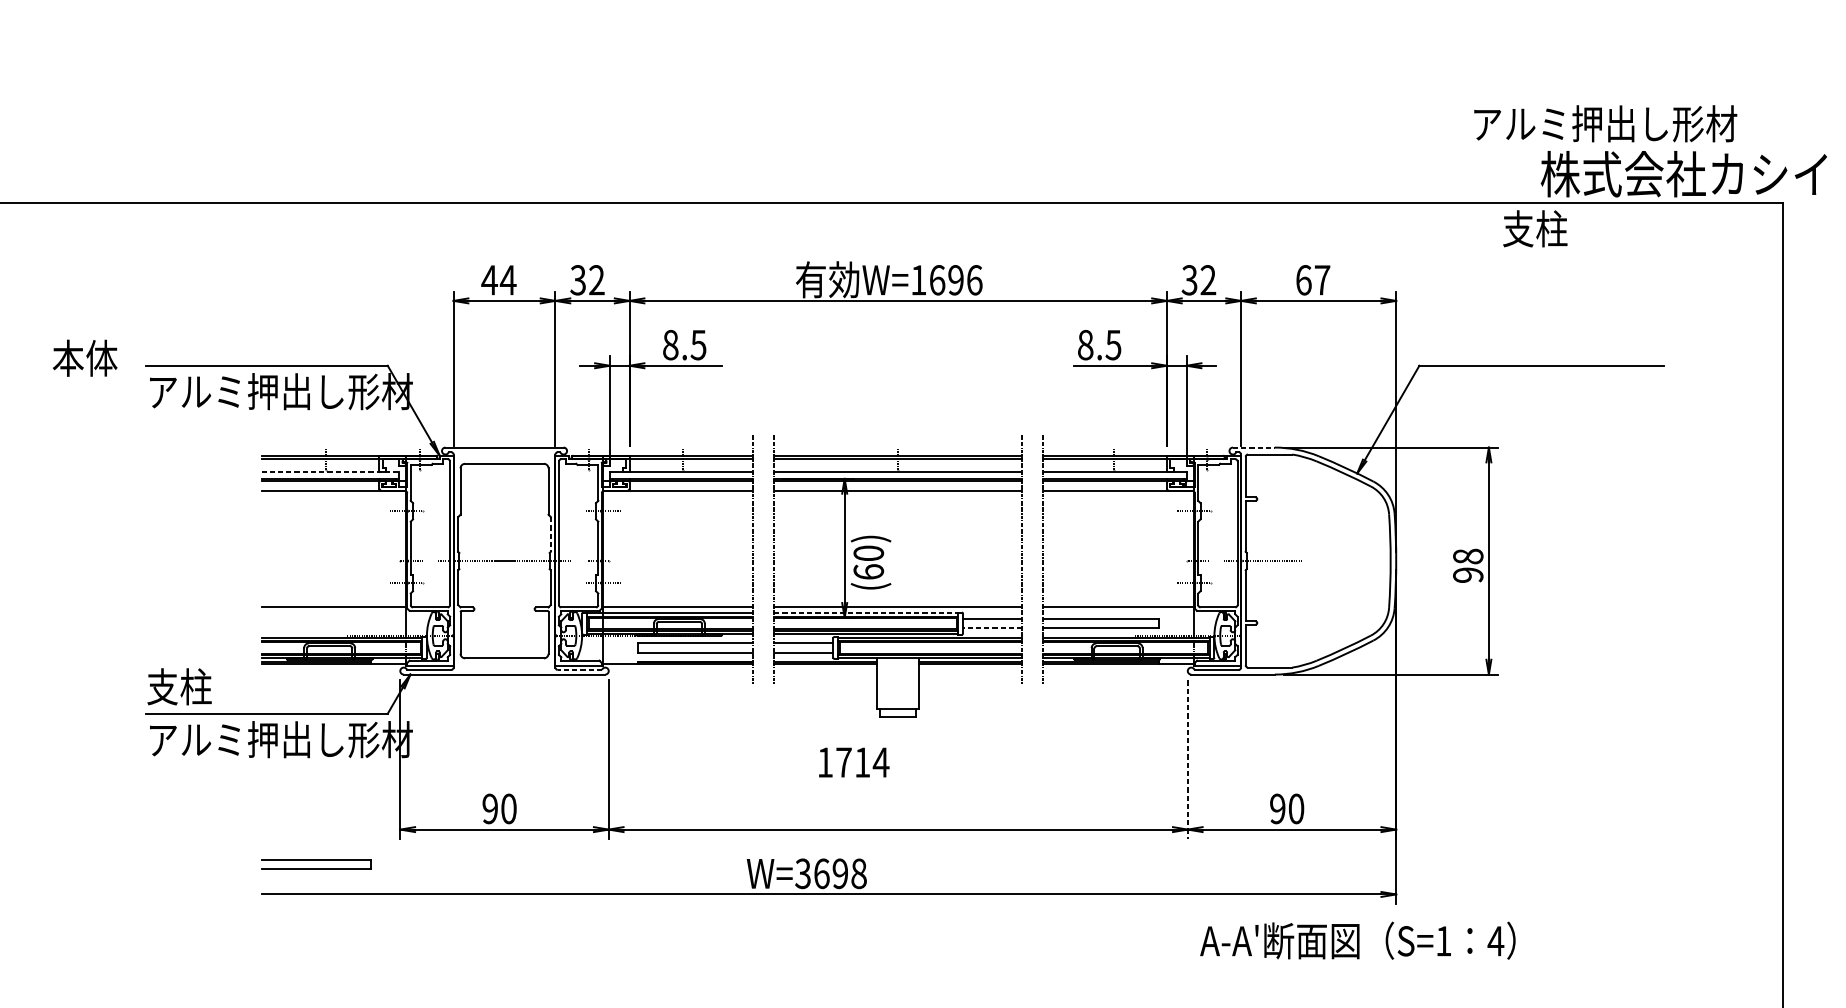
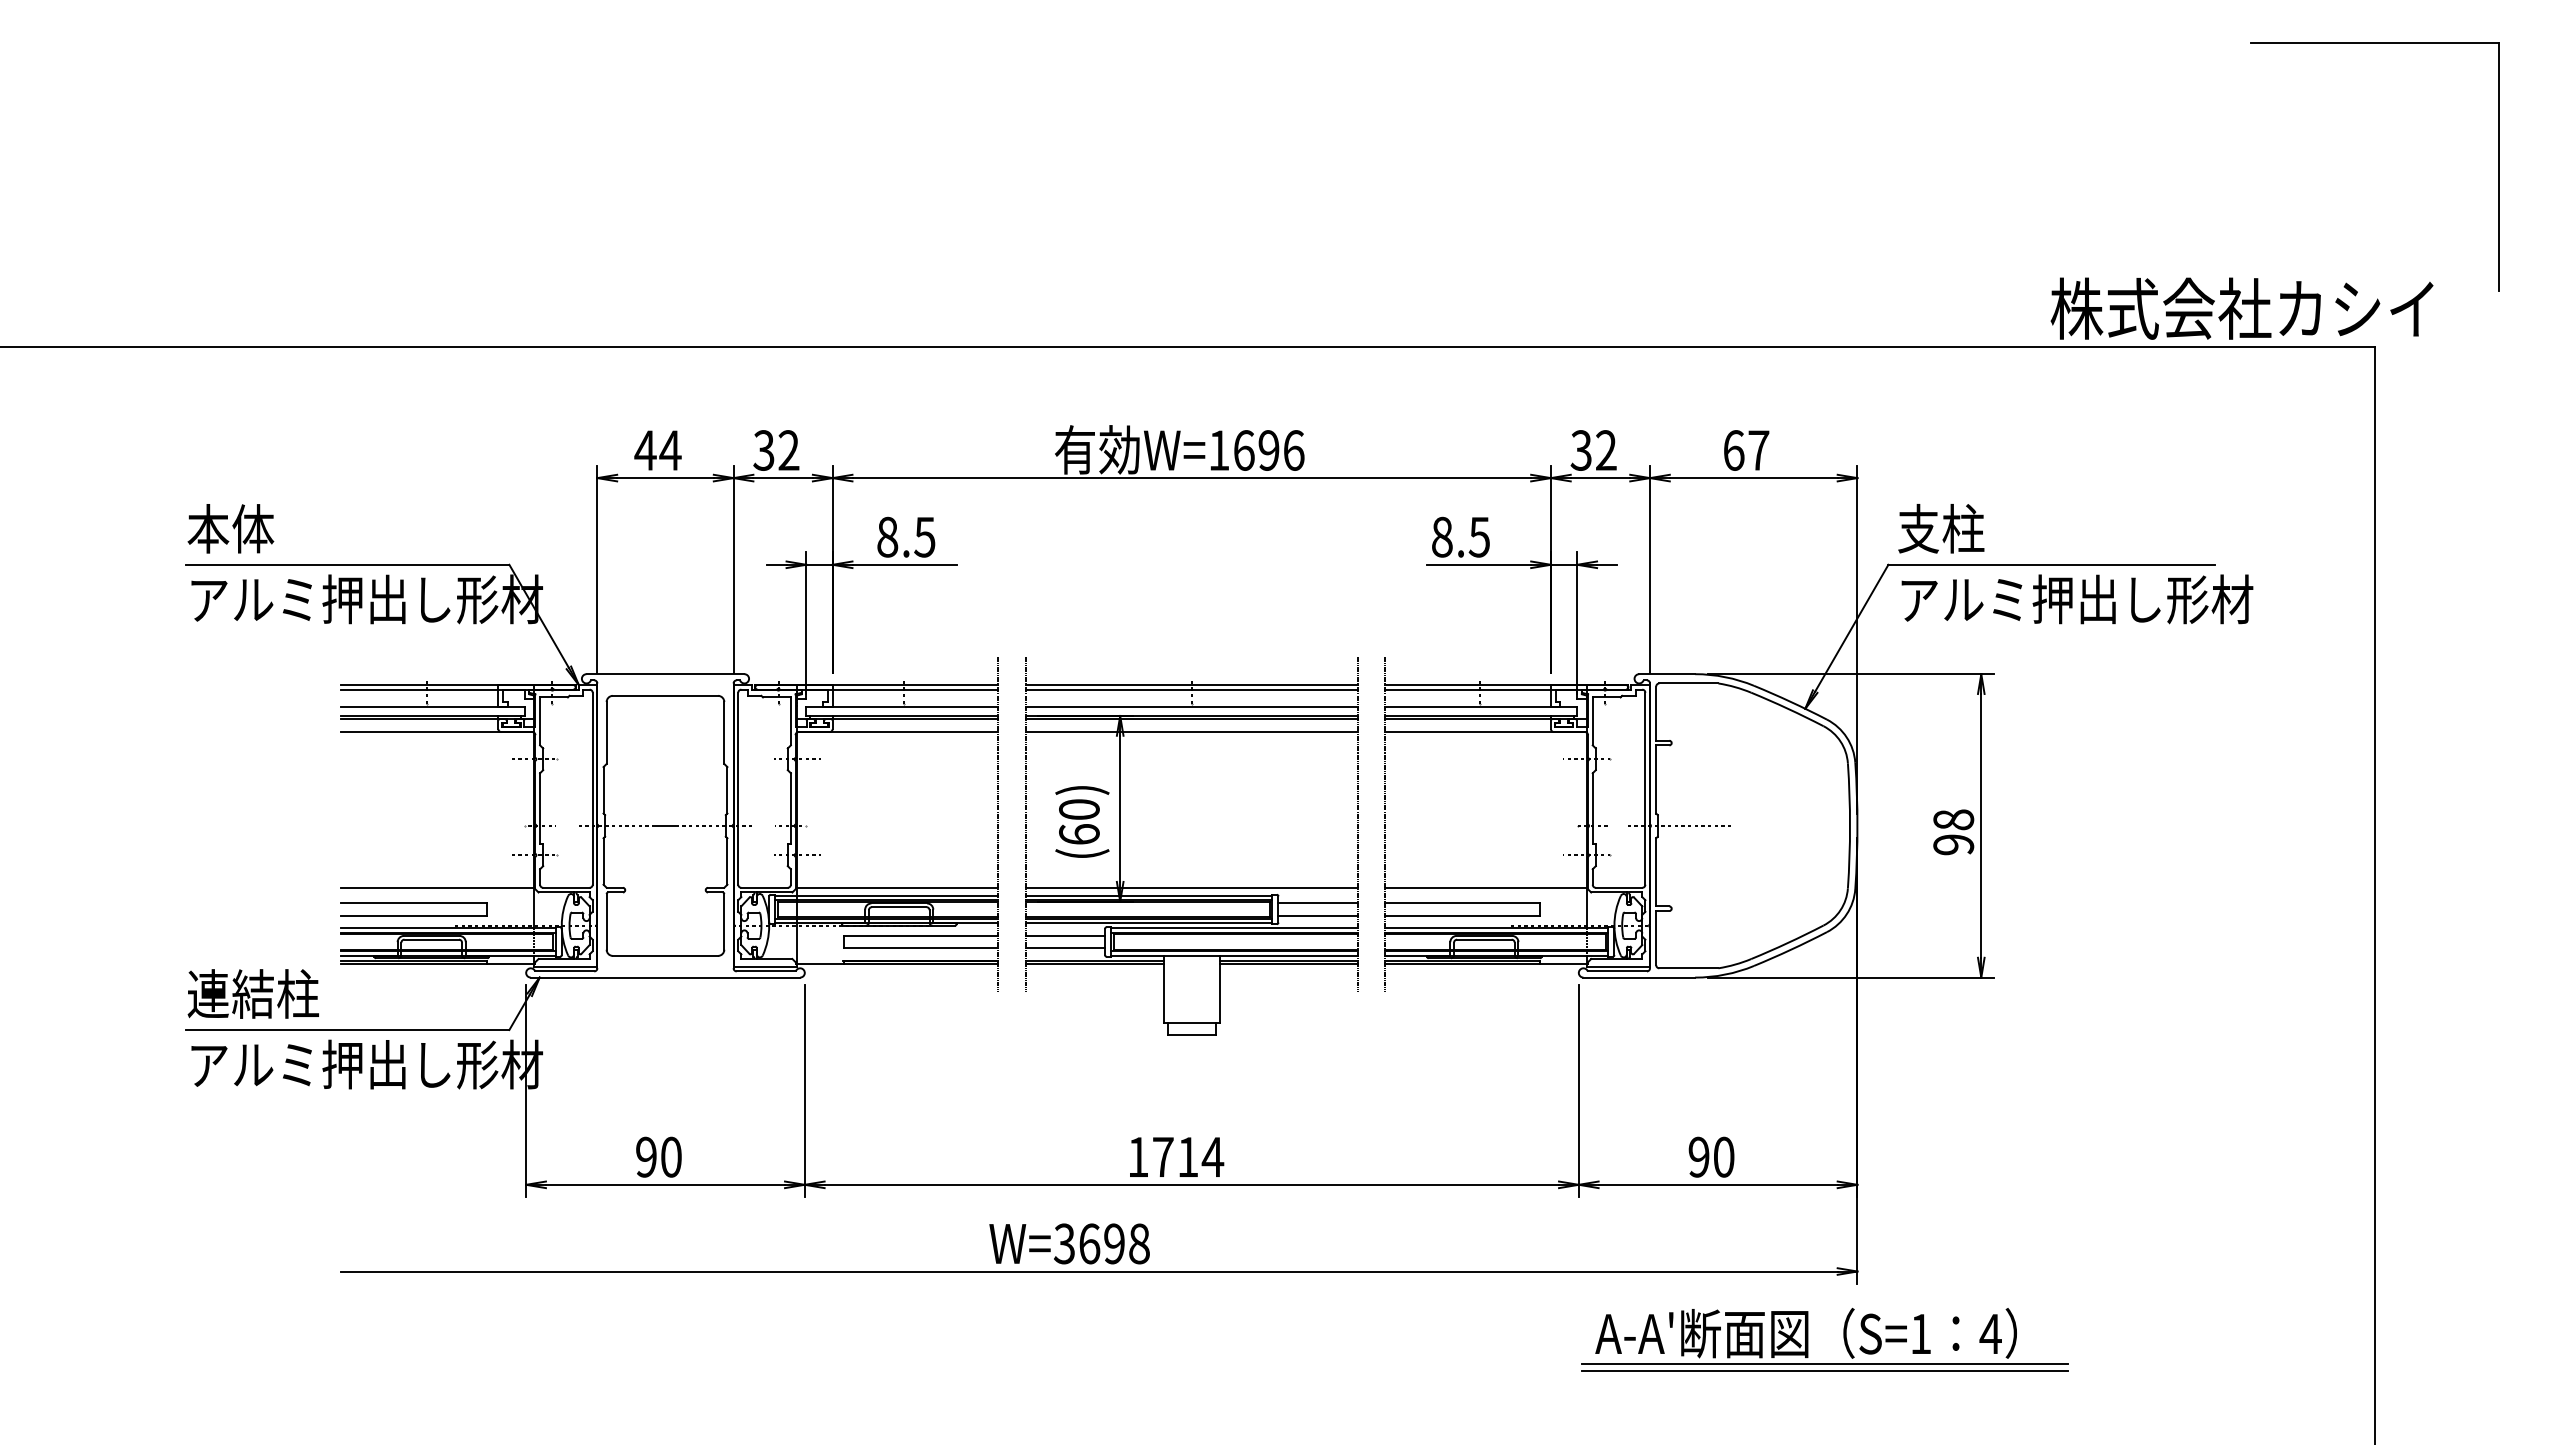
text: (1605, 123) -> (2077, 599), moved
text: (1535, 228) -> (1941, 528), moved
text: (84, 358) -> (230, 528), moved
line: (1254, 447) -> (1667, 674), dashed -> solid
line: (330, 471) -> (432, 706), dashed -> solid
line: (550, 534) -> (727, 790), dashed -> solid
text: (871, 562) -> (1082, 821), moved
line: (866, 613) -> (1149, 895), dashed -> solid
line: (993, 628) -> (1318, 915), dashed -> solid
line: (580, 670) -> (766, 971), dashed -> solid
text: (195, 686) -> (252, 993), 支柱 -> 連結柱
line: (1187, 759) -> (1578, 1091), dashed -> solid
text: (854, 762) -> (1177, 1156), moved
part: (316, 864) -> (413, 909), moved
line: (1371, 964) -> (1824, 1364), added
line: (1371, 968) -> (1824, 1370), added

